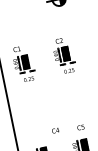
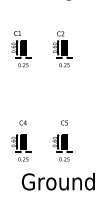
text: (54, 130) -> (22, 122), moved

